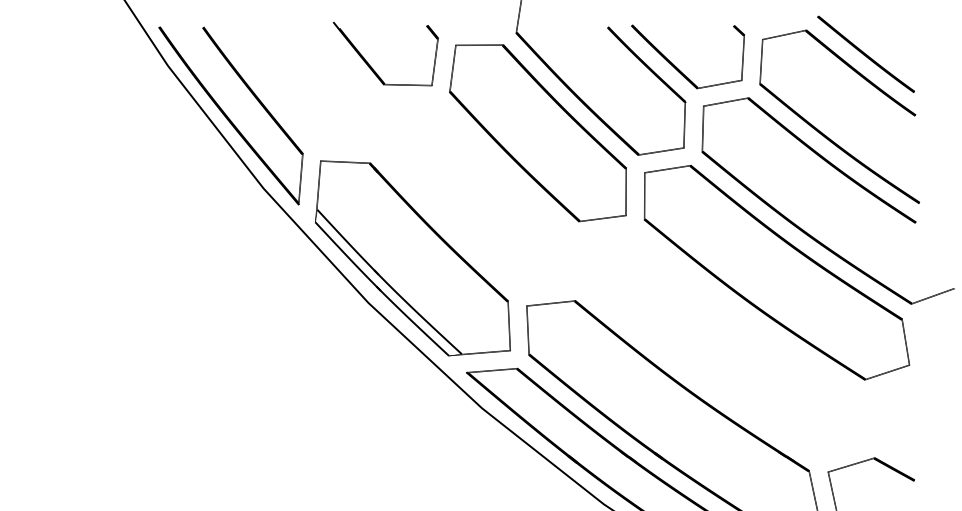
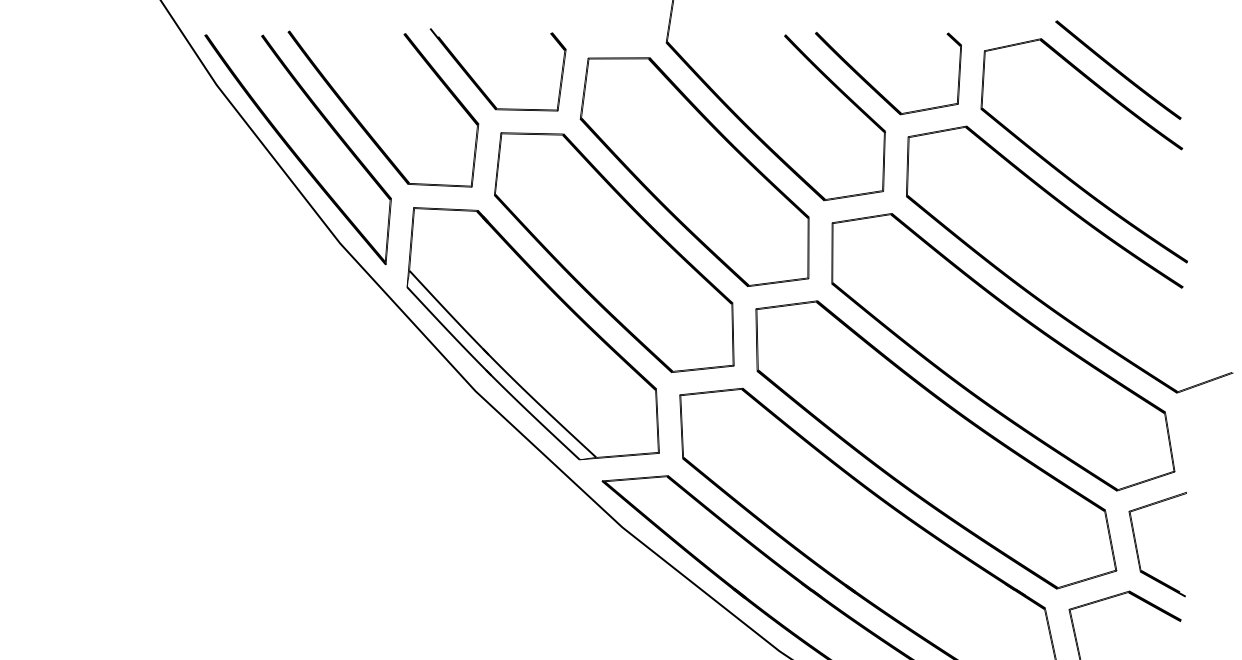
part: (282, 97) -> (364, 126), added
part: (475, 195) -> (614, 252), added
part: (725, 344) -> (936, 444), added
part: (880, 423) -> (1137, 547), added

